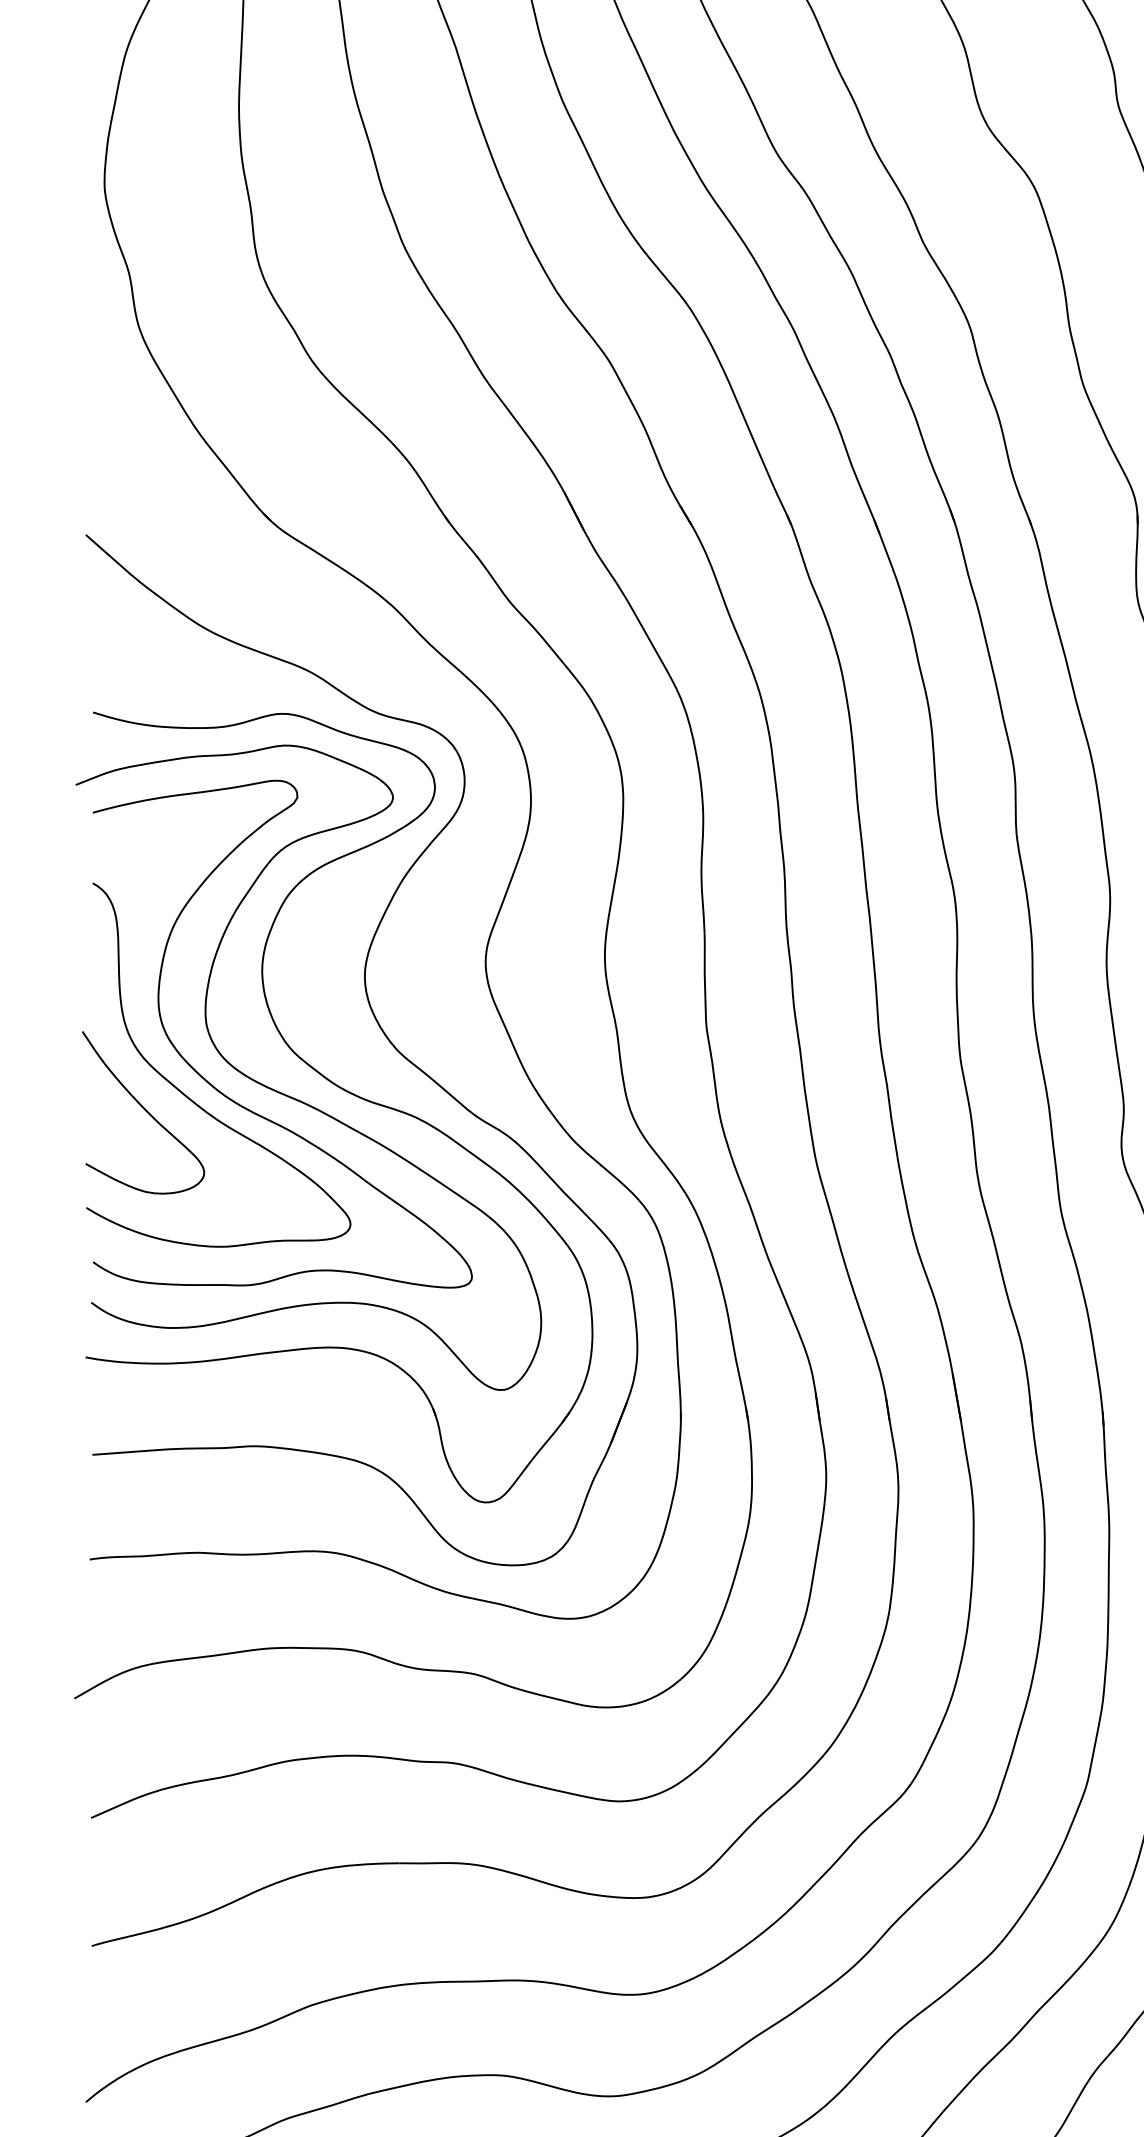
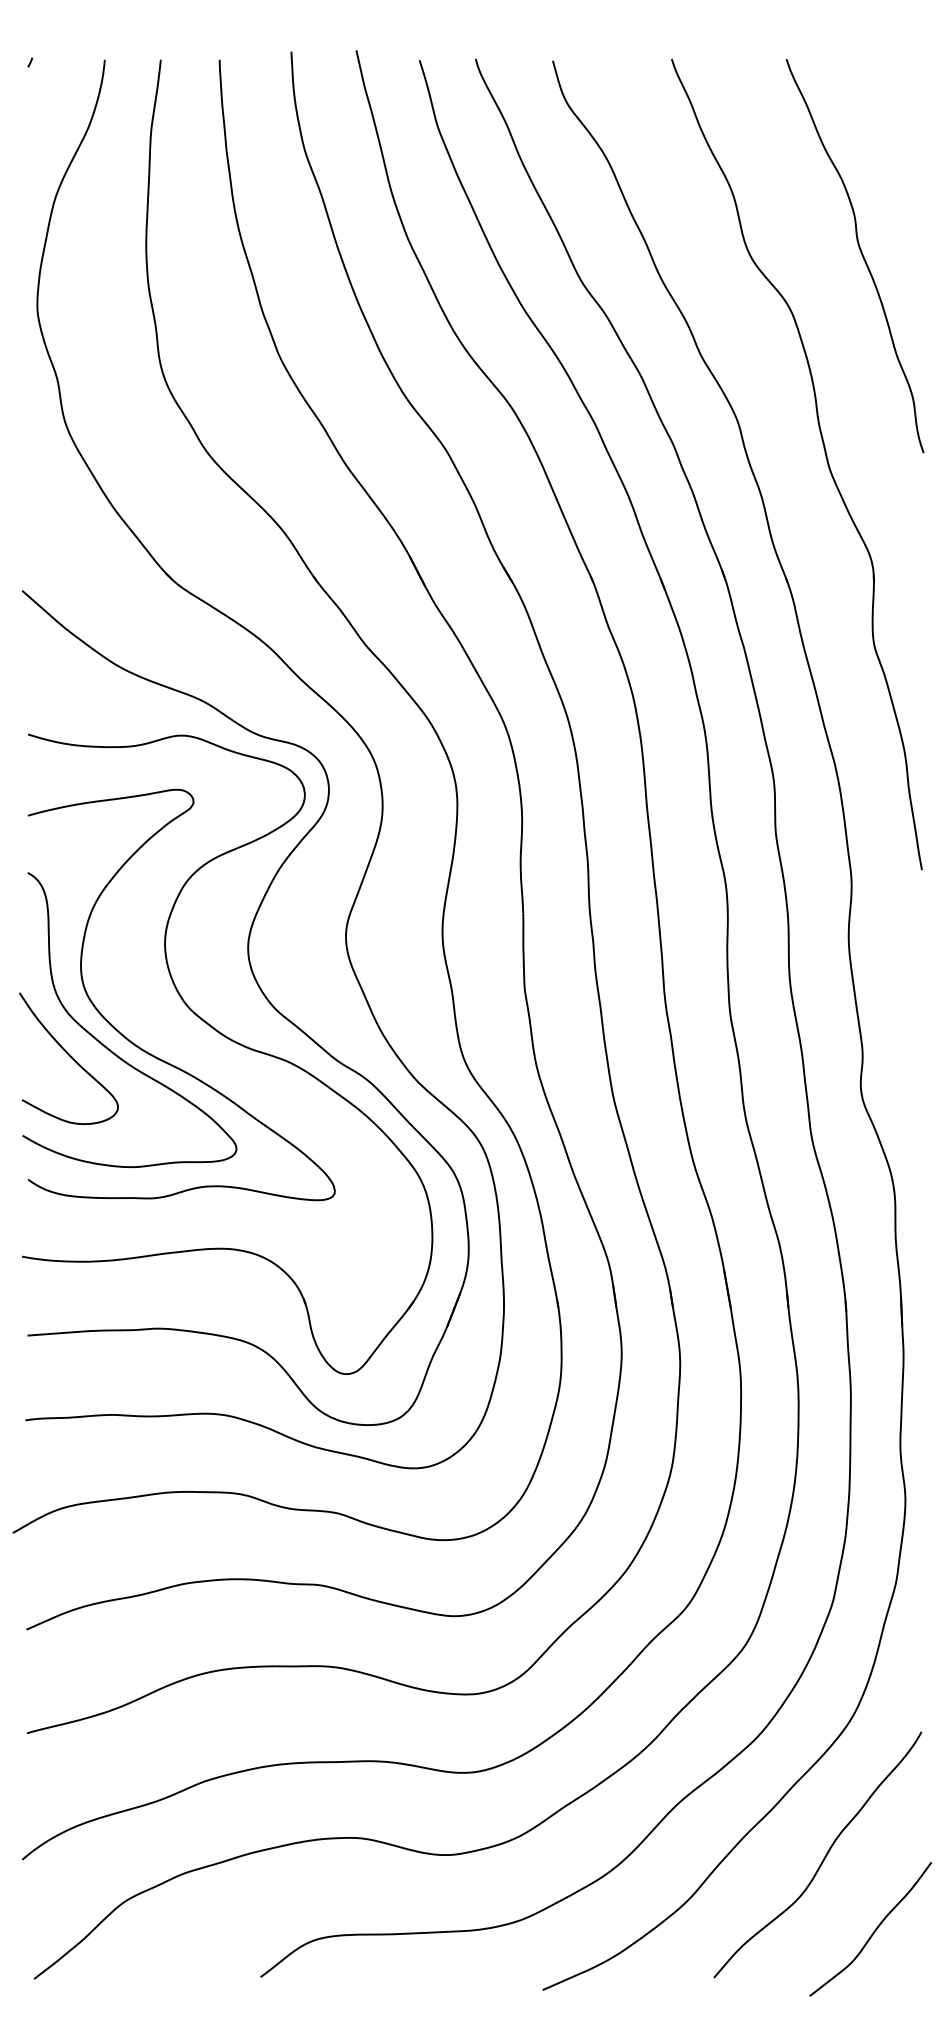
curve: (298, 1099) -> (194, 1047), removed

